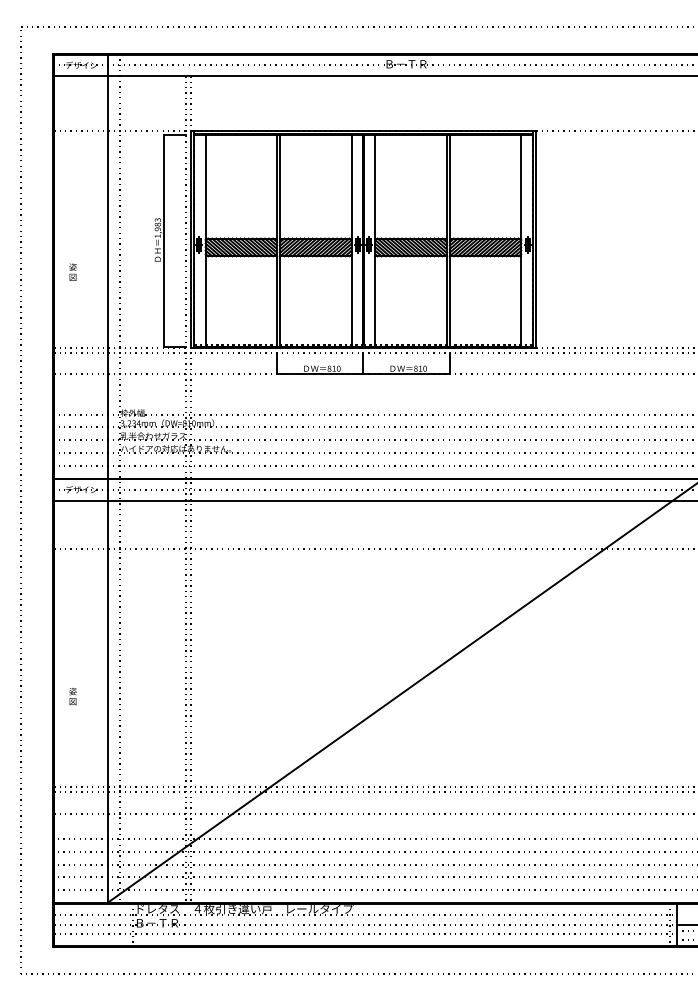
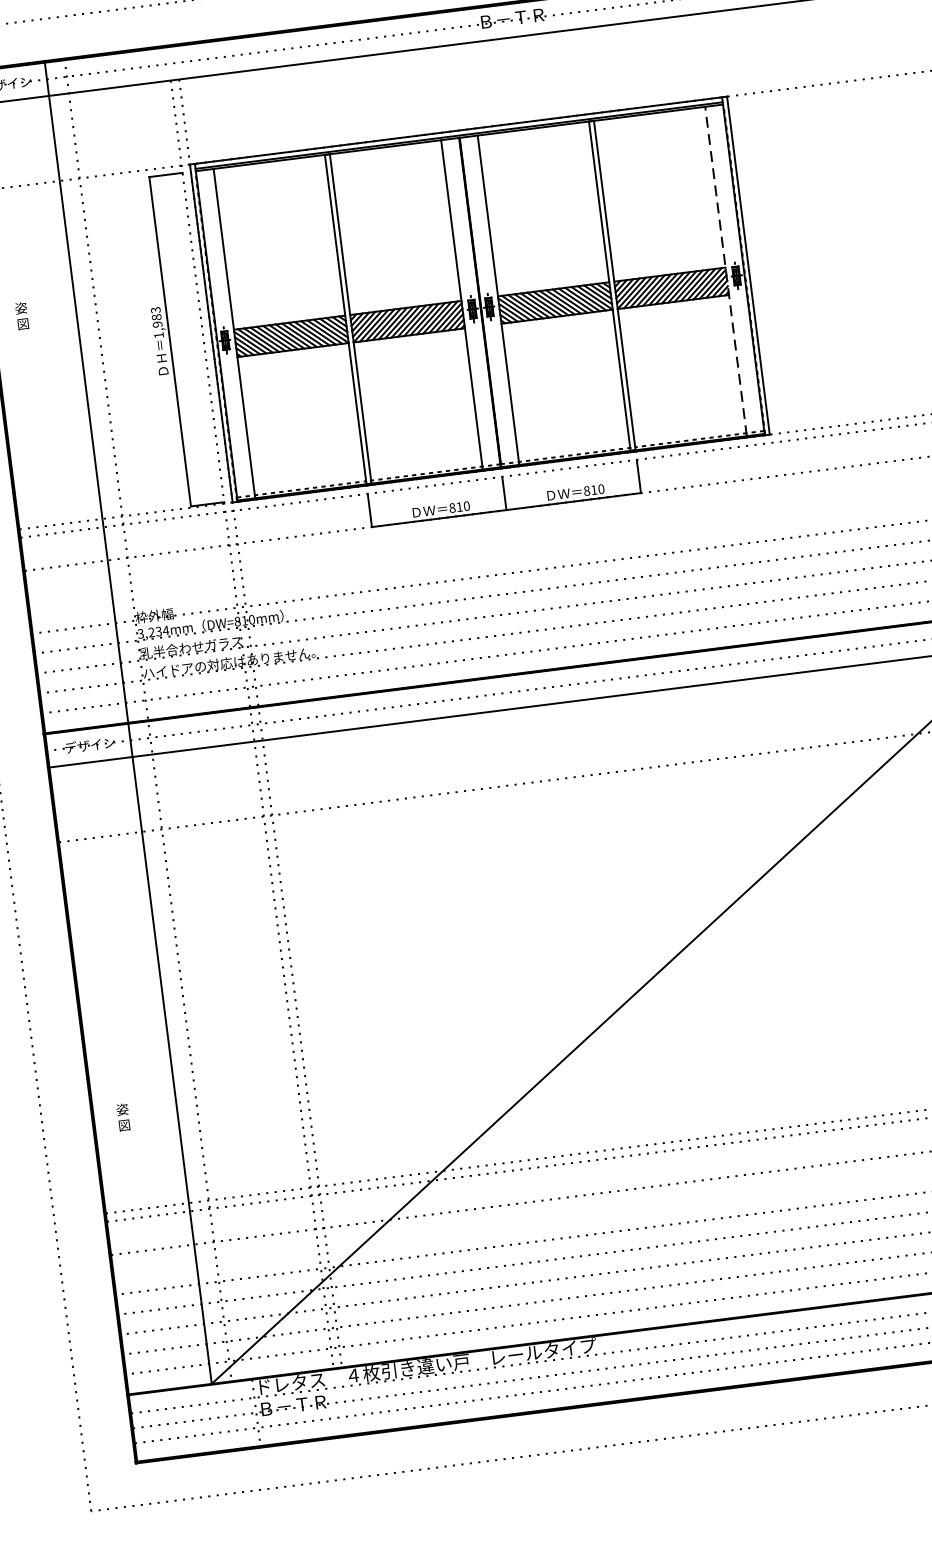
line: (521, 241) -> (726, 272), solid -> dashed
text: (72, 271) -> (21, 315), moved
text: (72, 696) -> (122, 1117), moved

